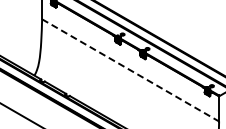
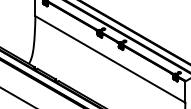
line: (131, 70) -> (111, 59), dashed -> solid

